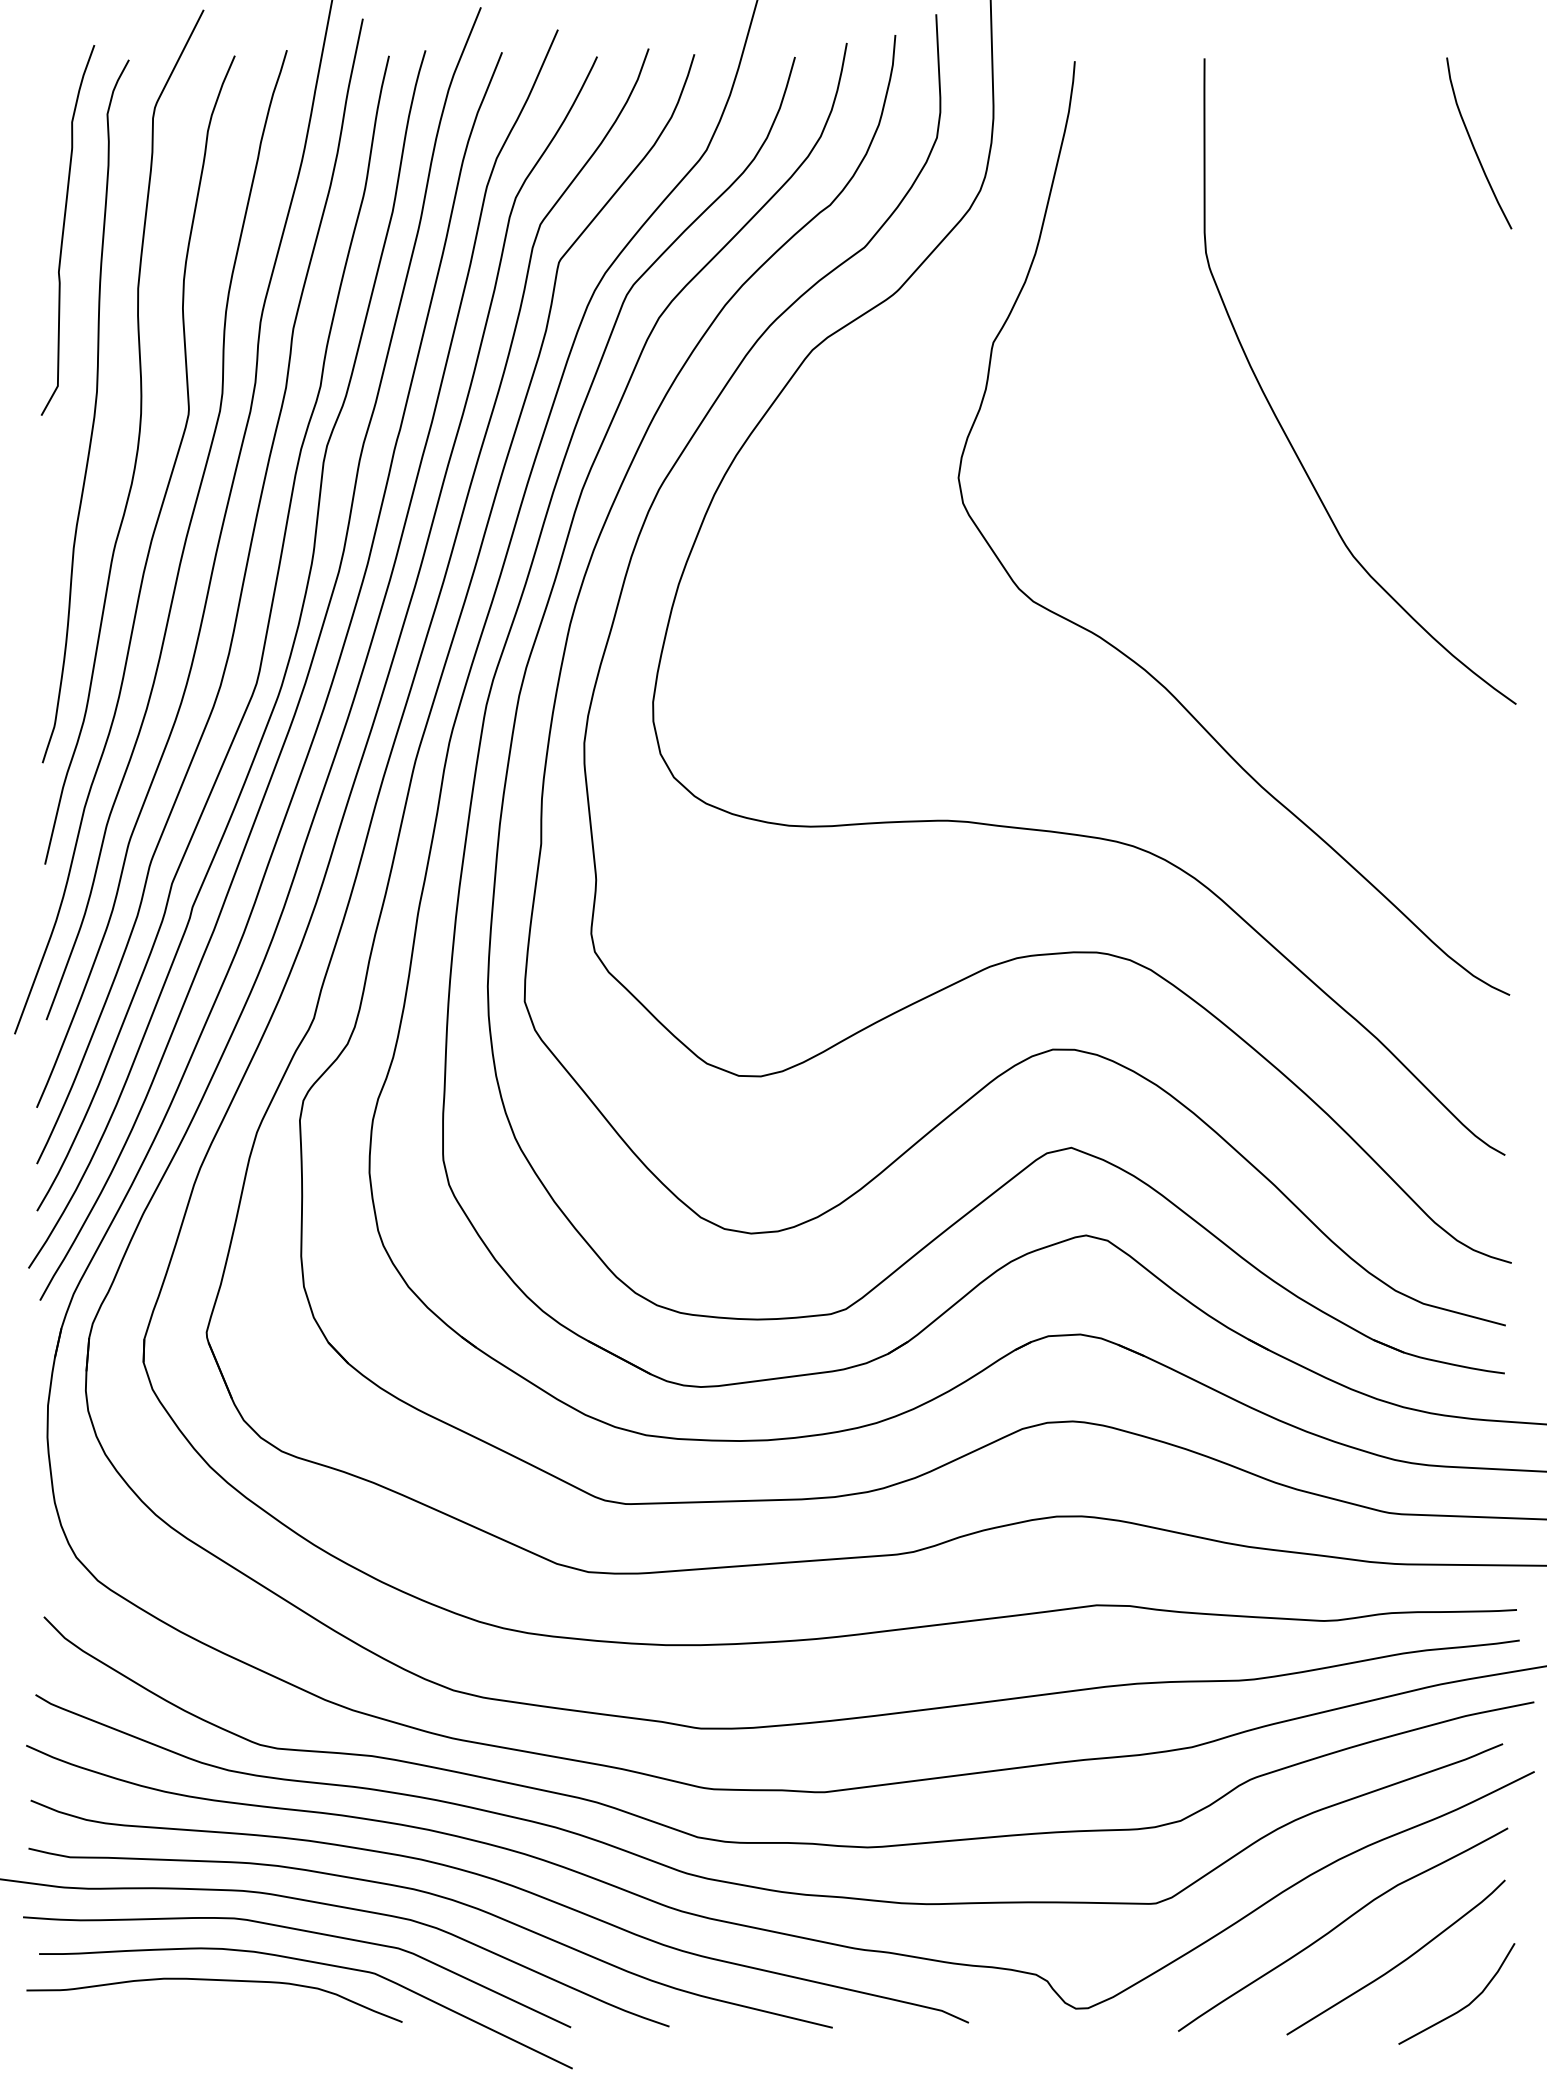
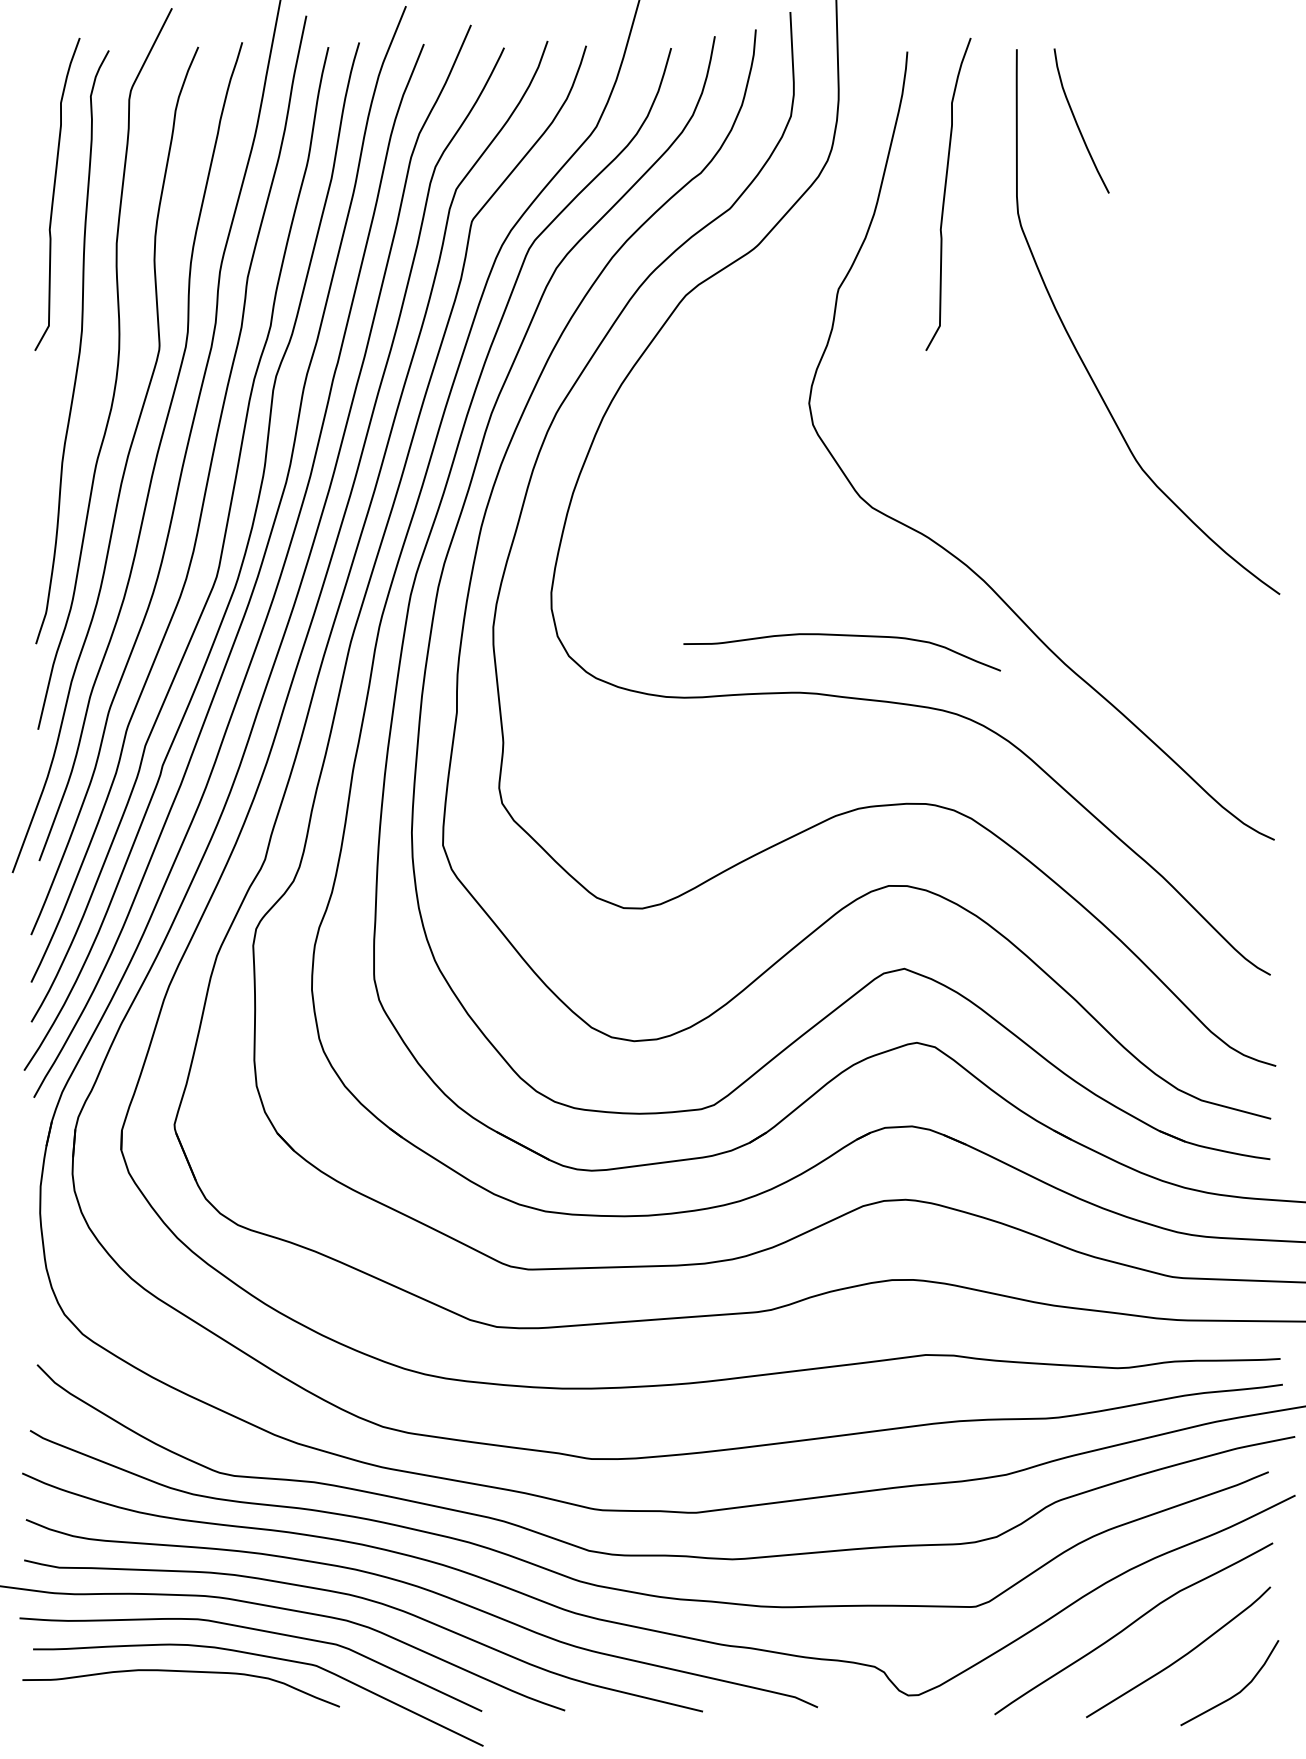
curve: (1474, 145) -> (1077, 122), moved
curve: (1120, 229) -> (945, 193), added
curve: (996, 754) -> (841, 636), added

